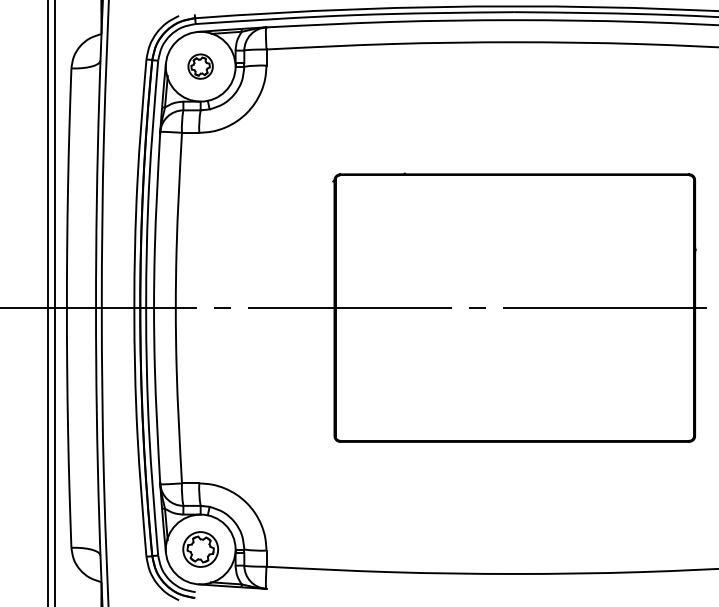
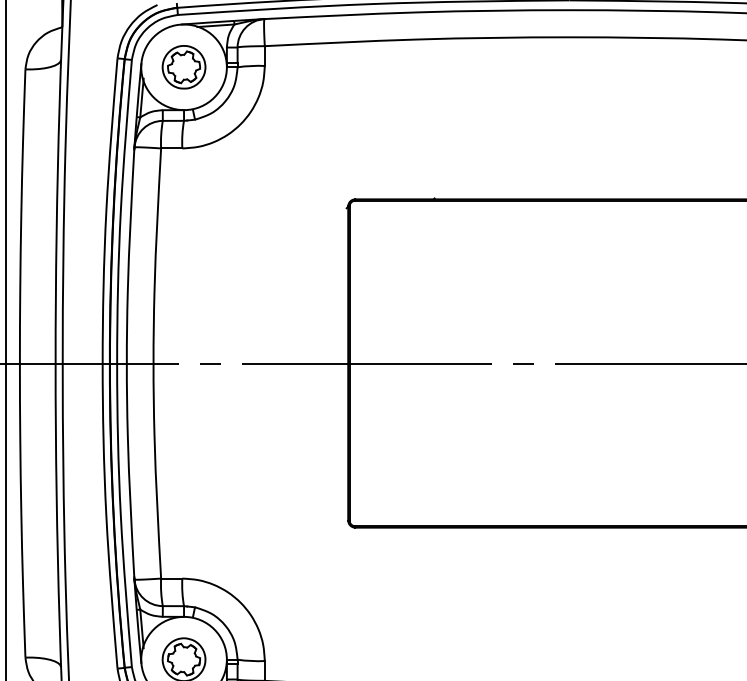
part: (200, 66) -> (183, 67), size x1.43

